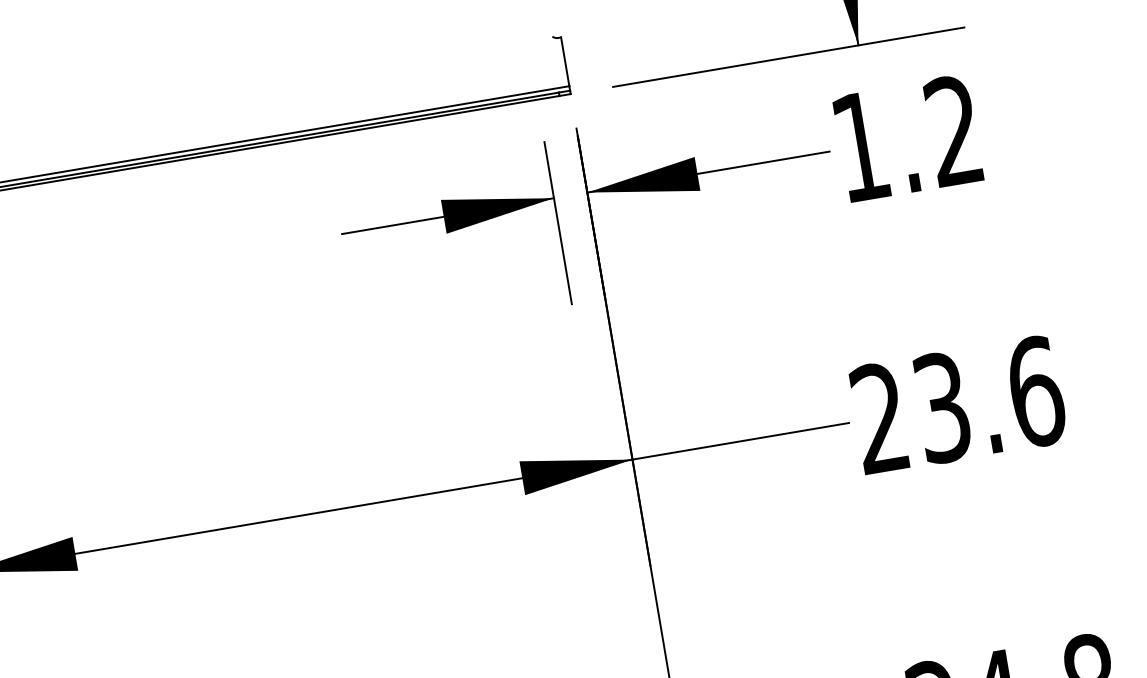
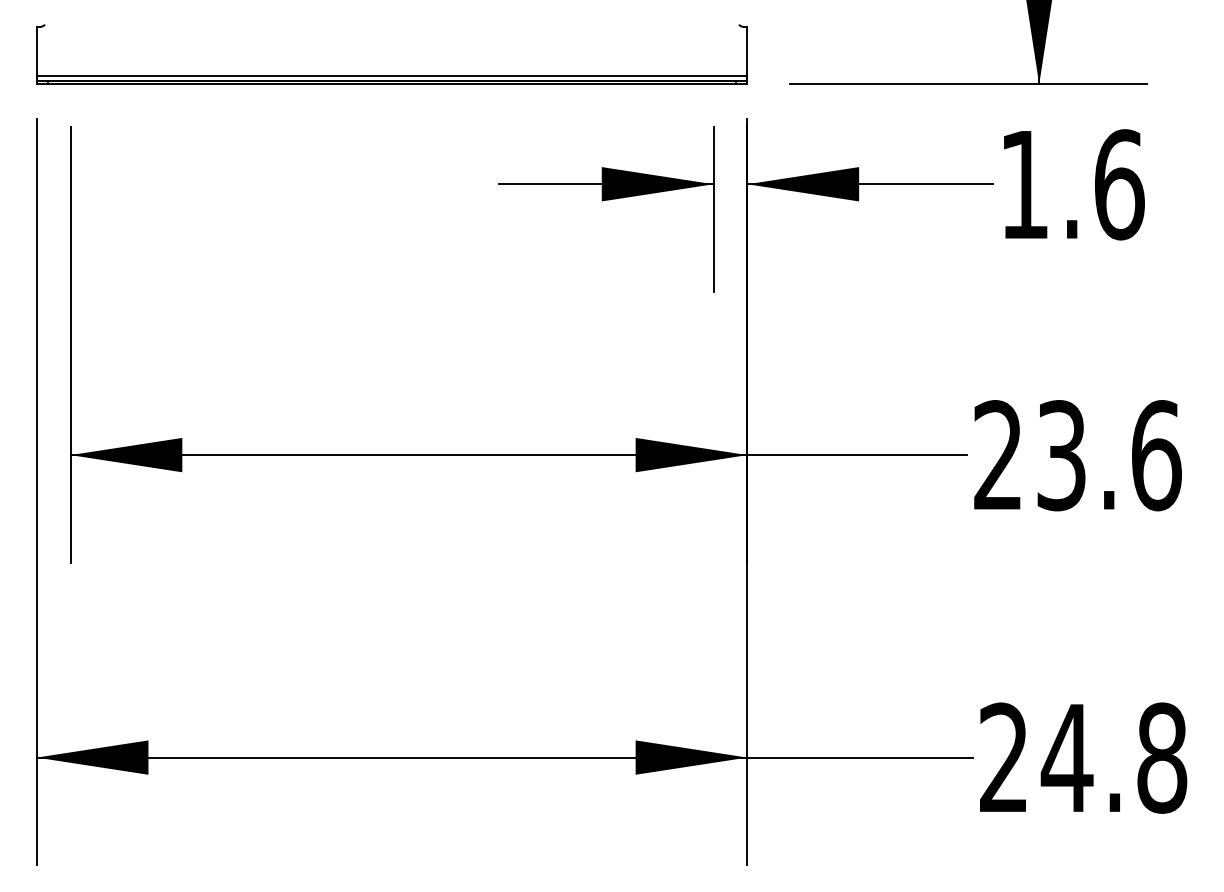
text: (954, 130) -> (1119, 184), 1.2 -> 1.6

